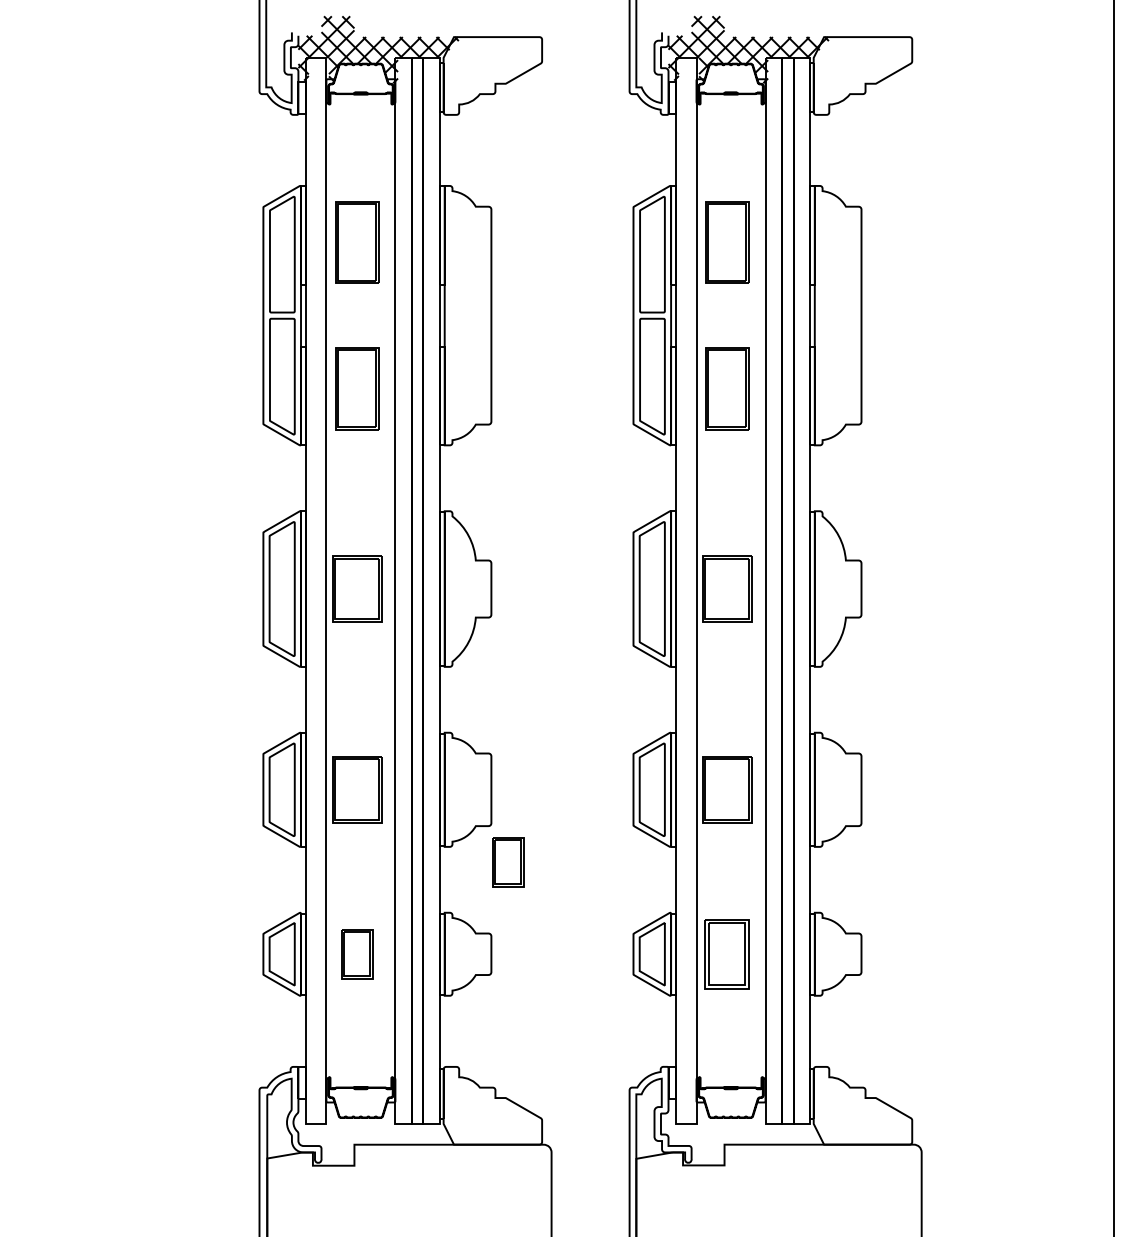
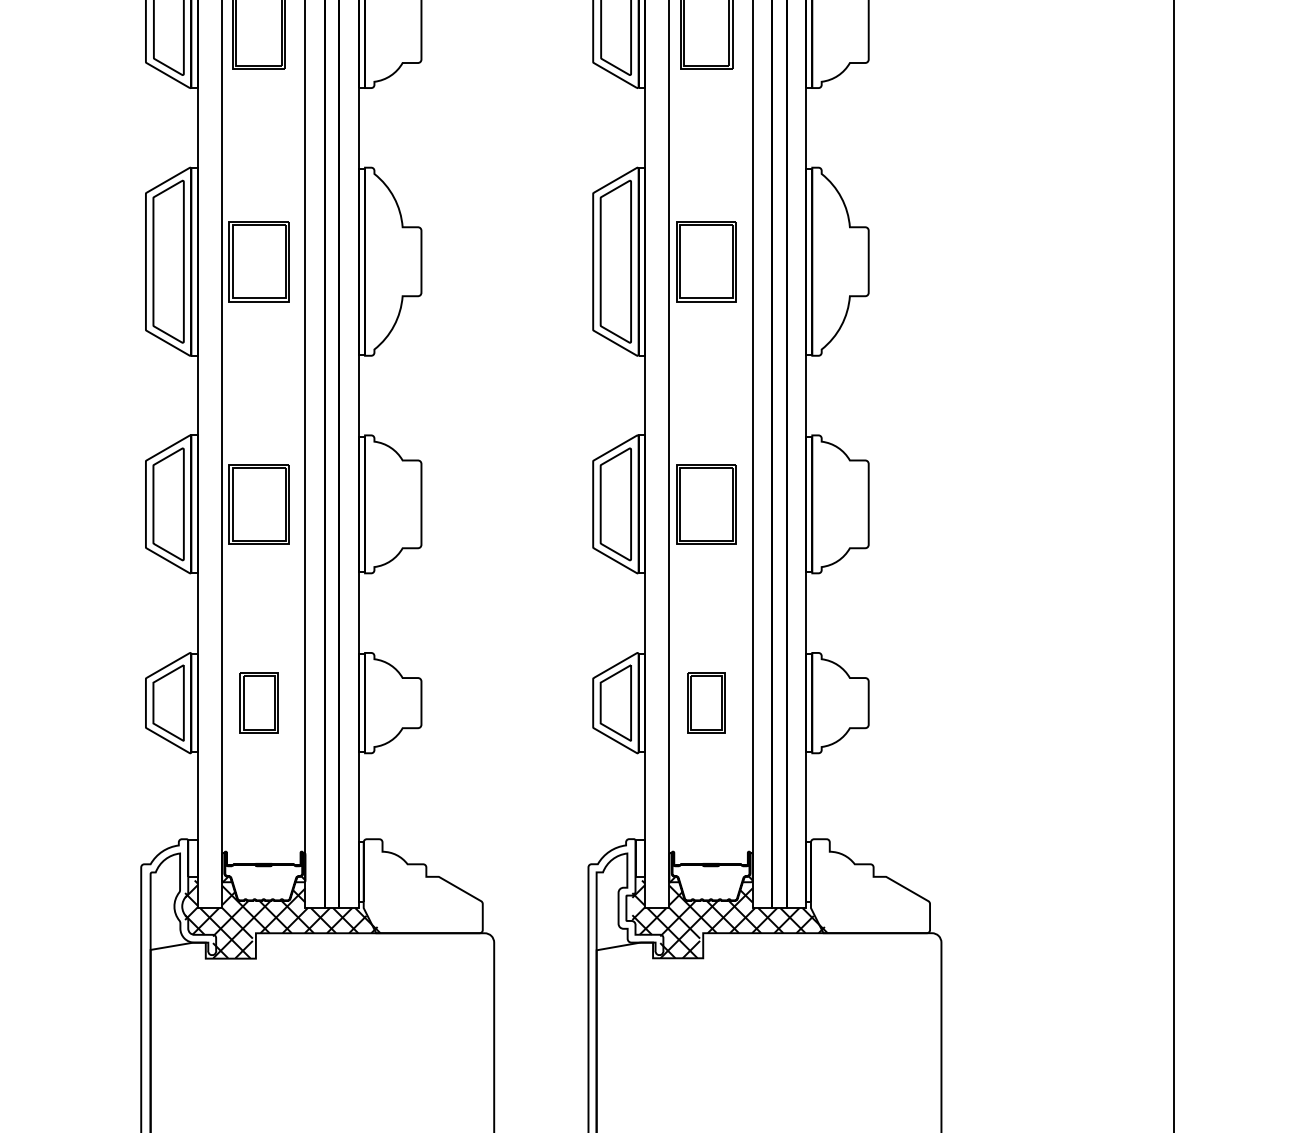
part: (508, 862) -> (442, 592), removed
part: (727, 954) -> (706, 703), size x0.71
hatch: (376, 1131) -> (282, 917), added
hatch: (746, 1131) -> (729, 917), added

